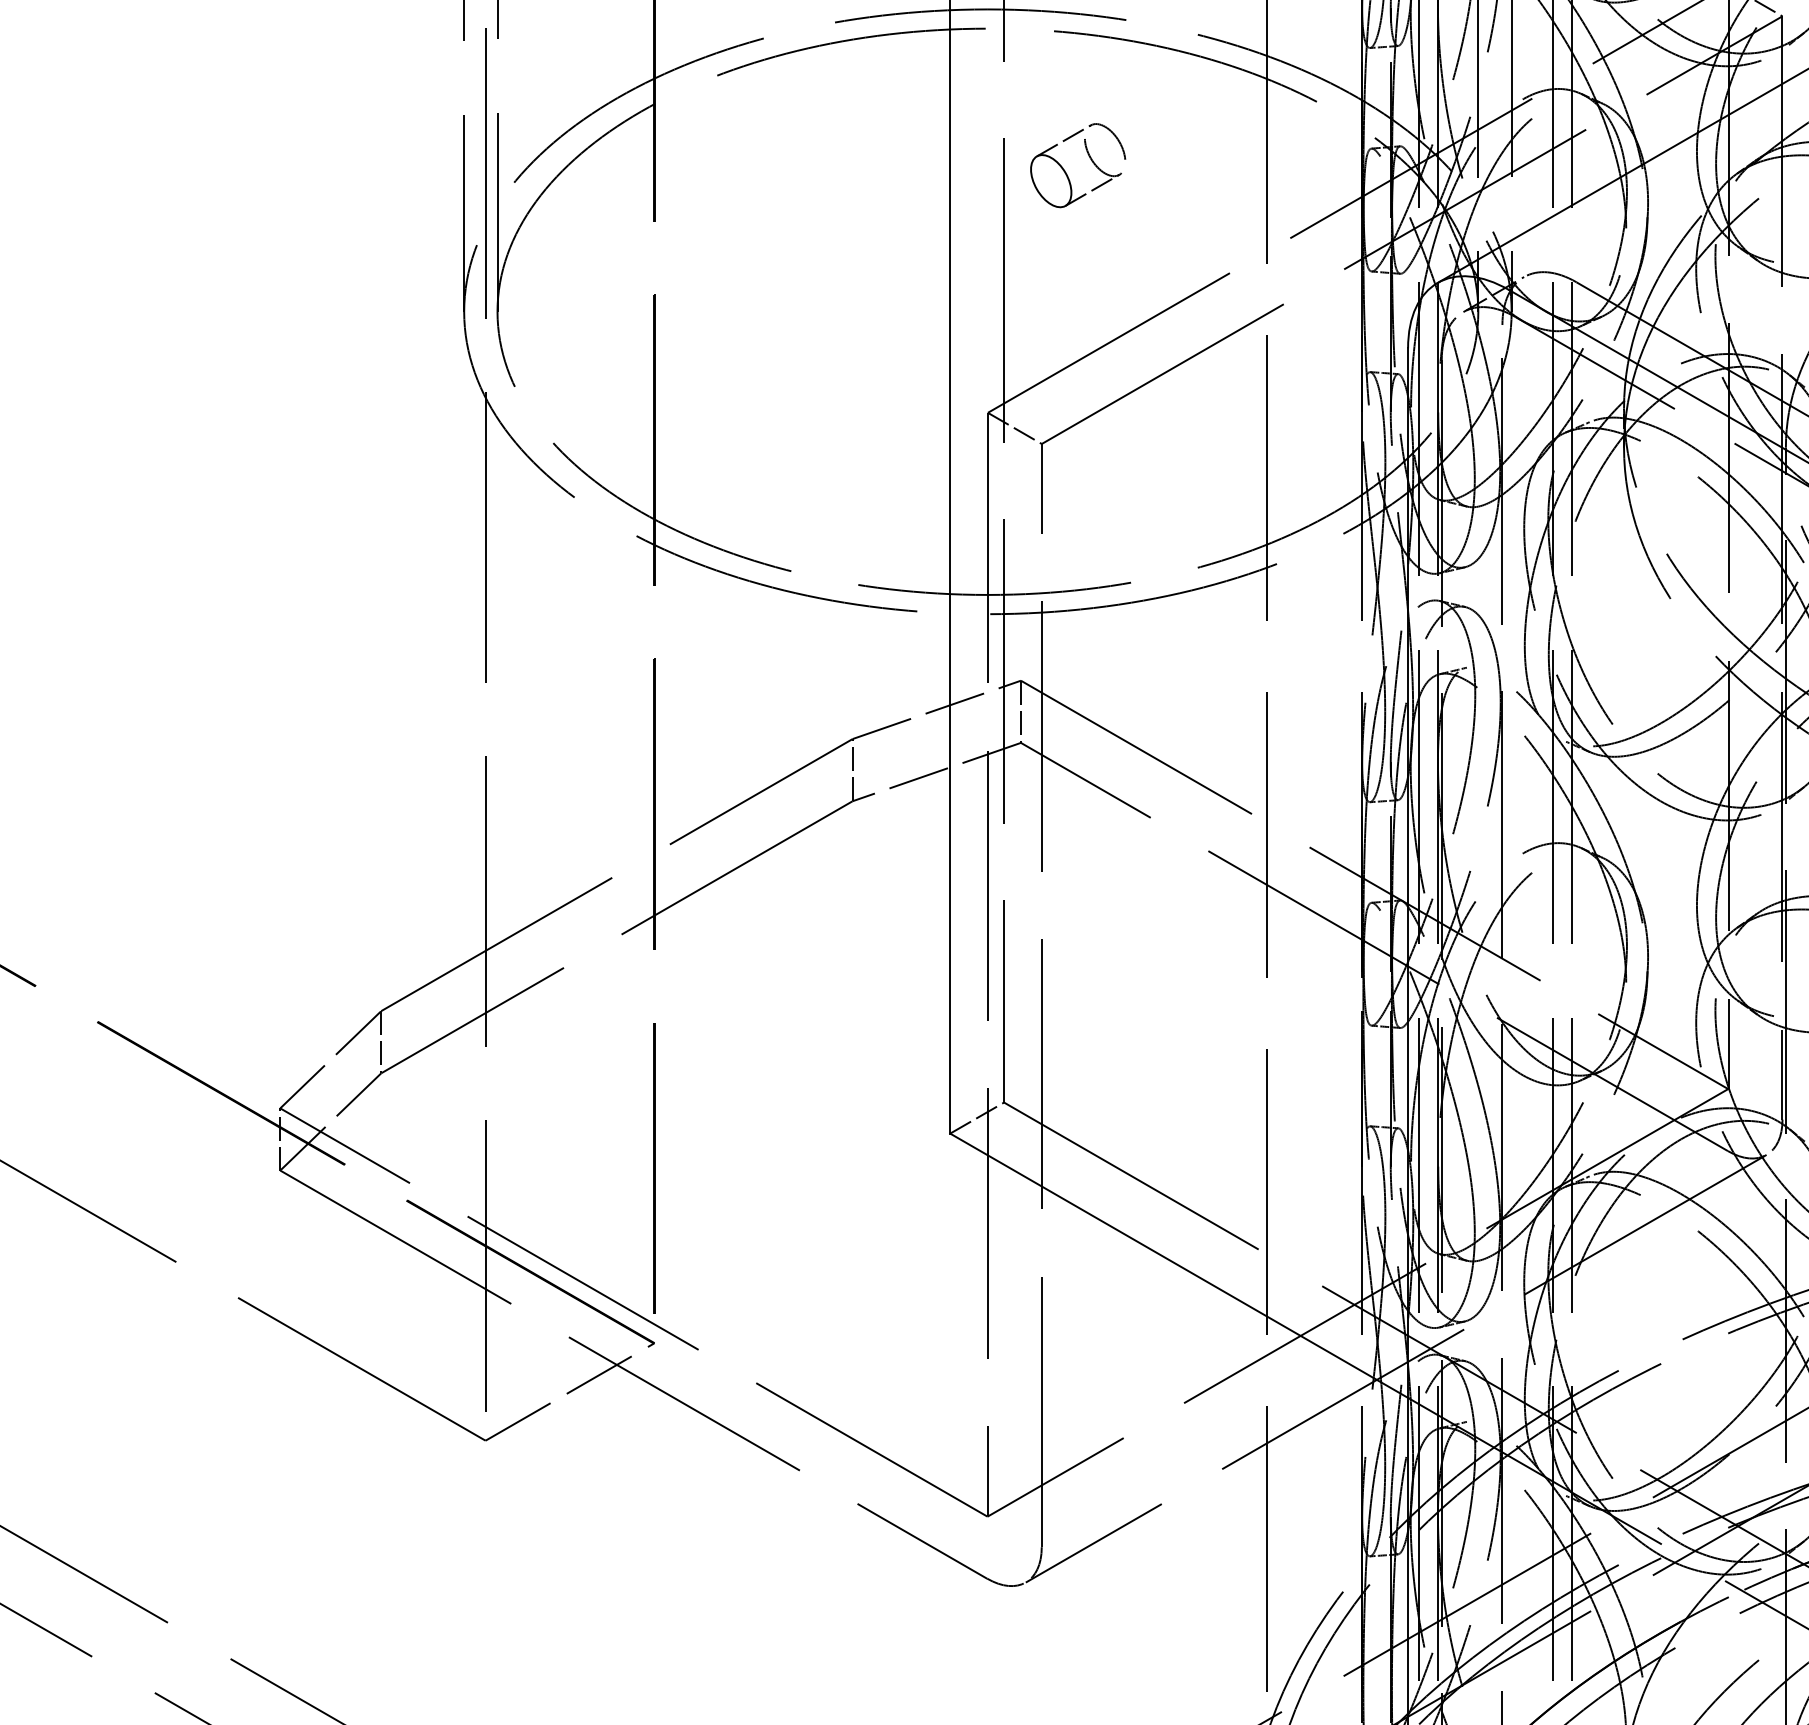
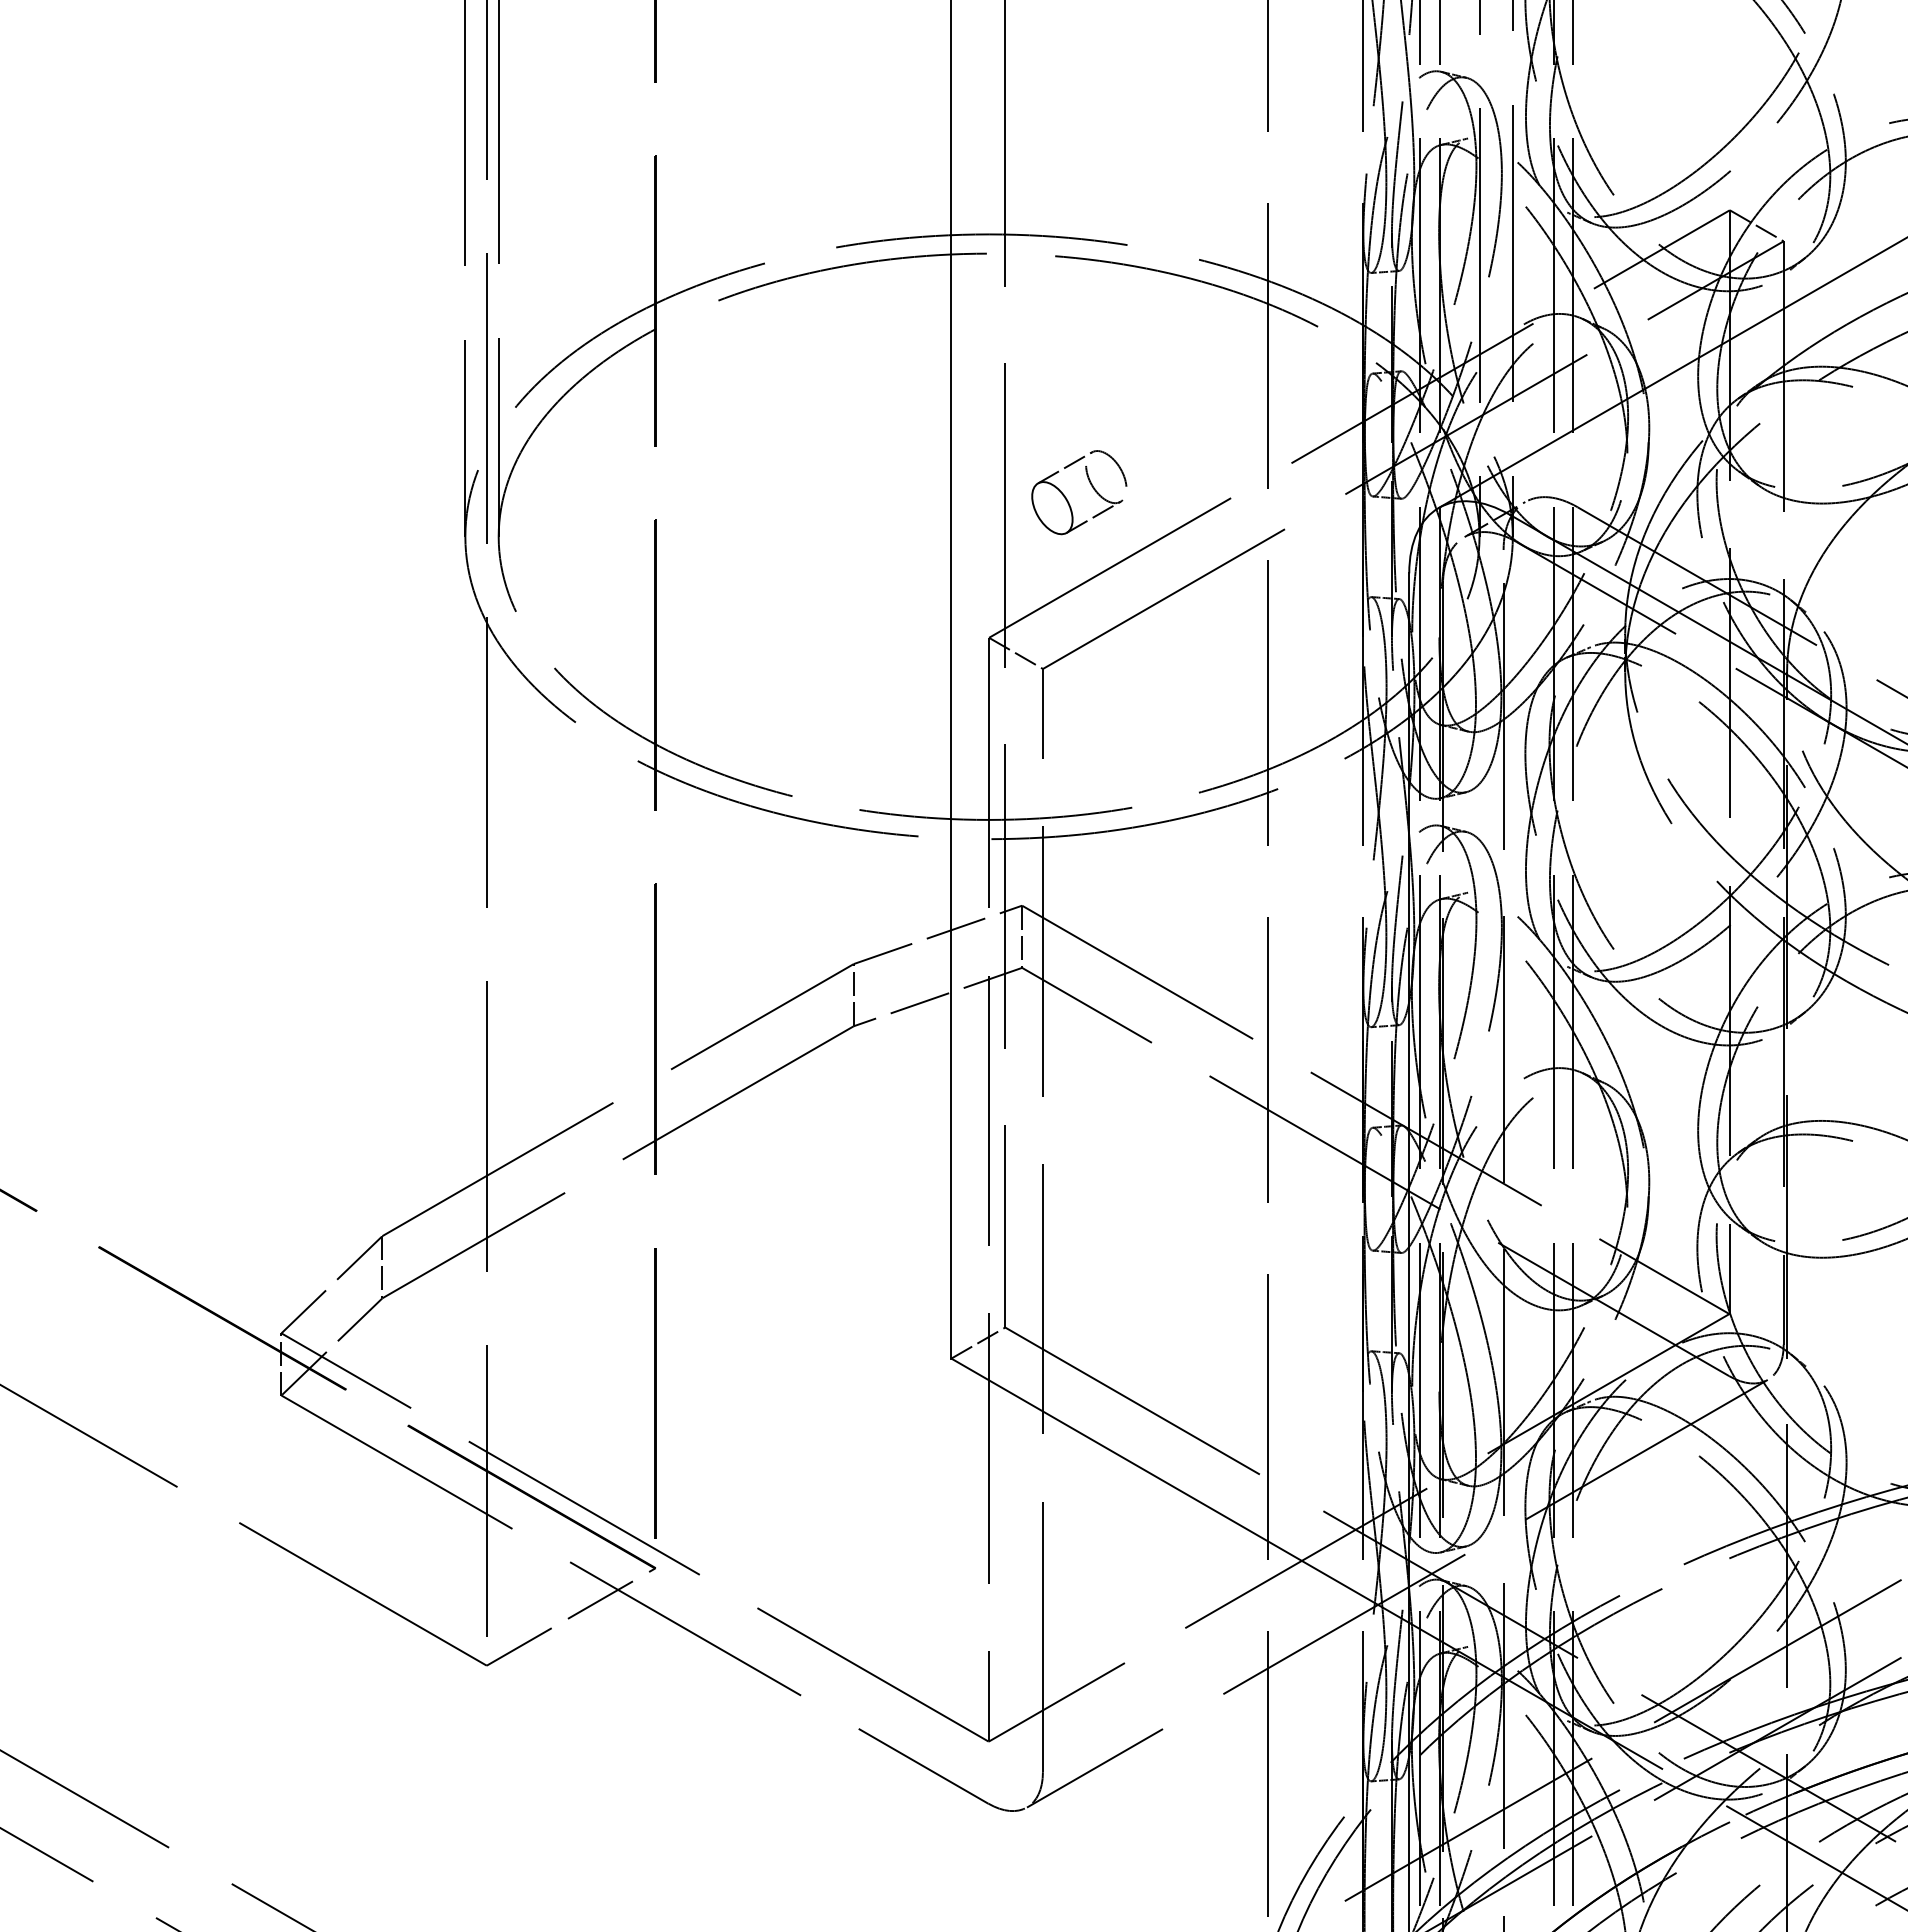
part: (1090, 159) -> (1091, 486), moved

